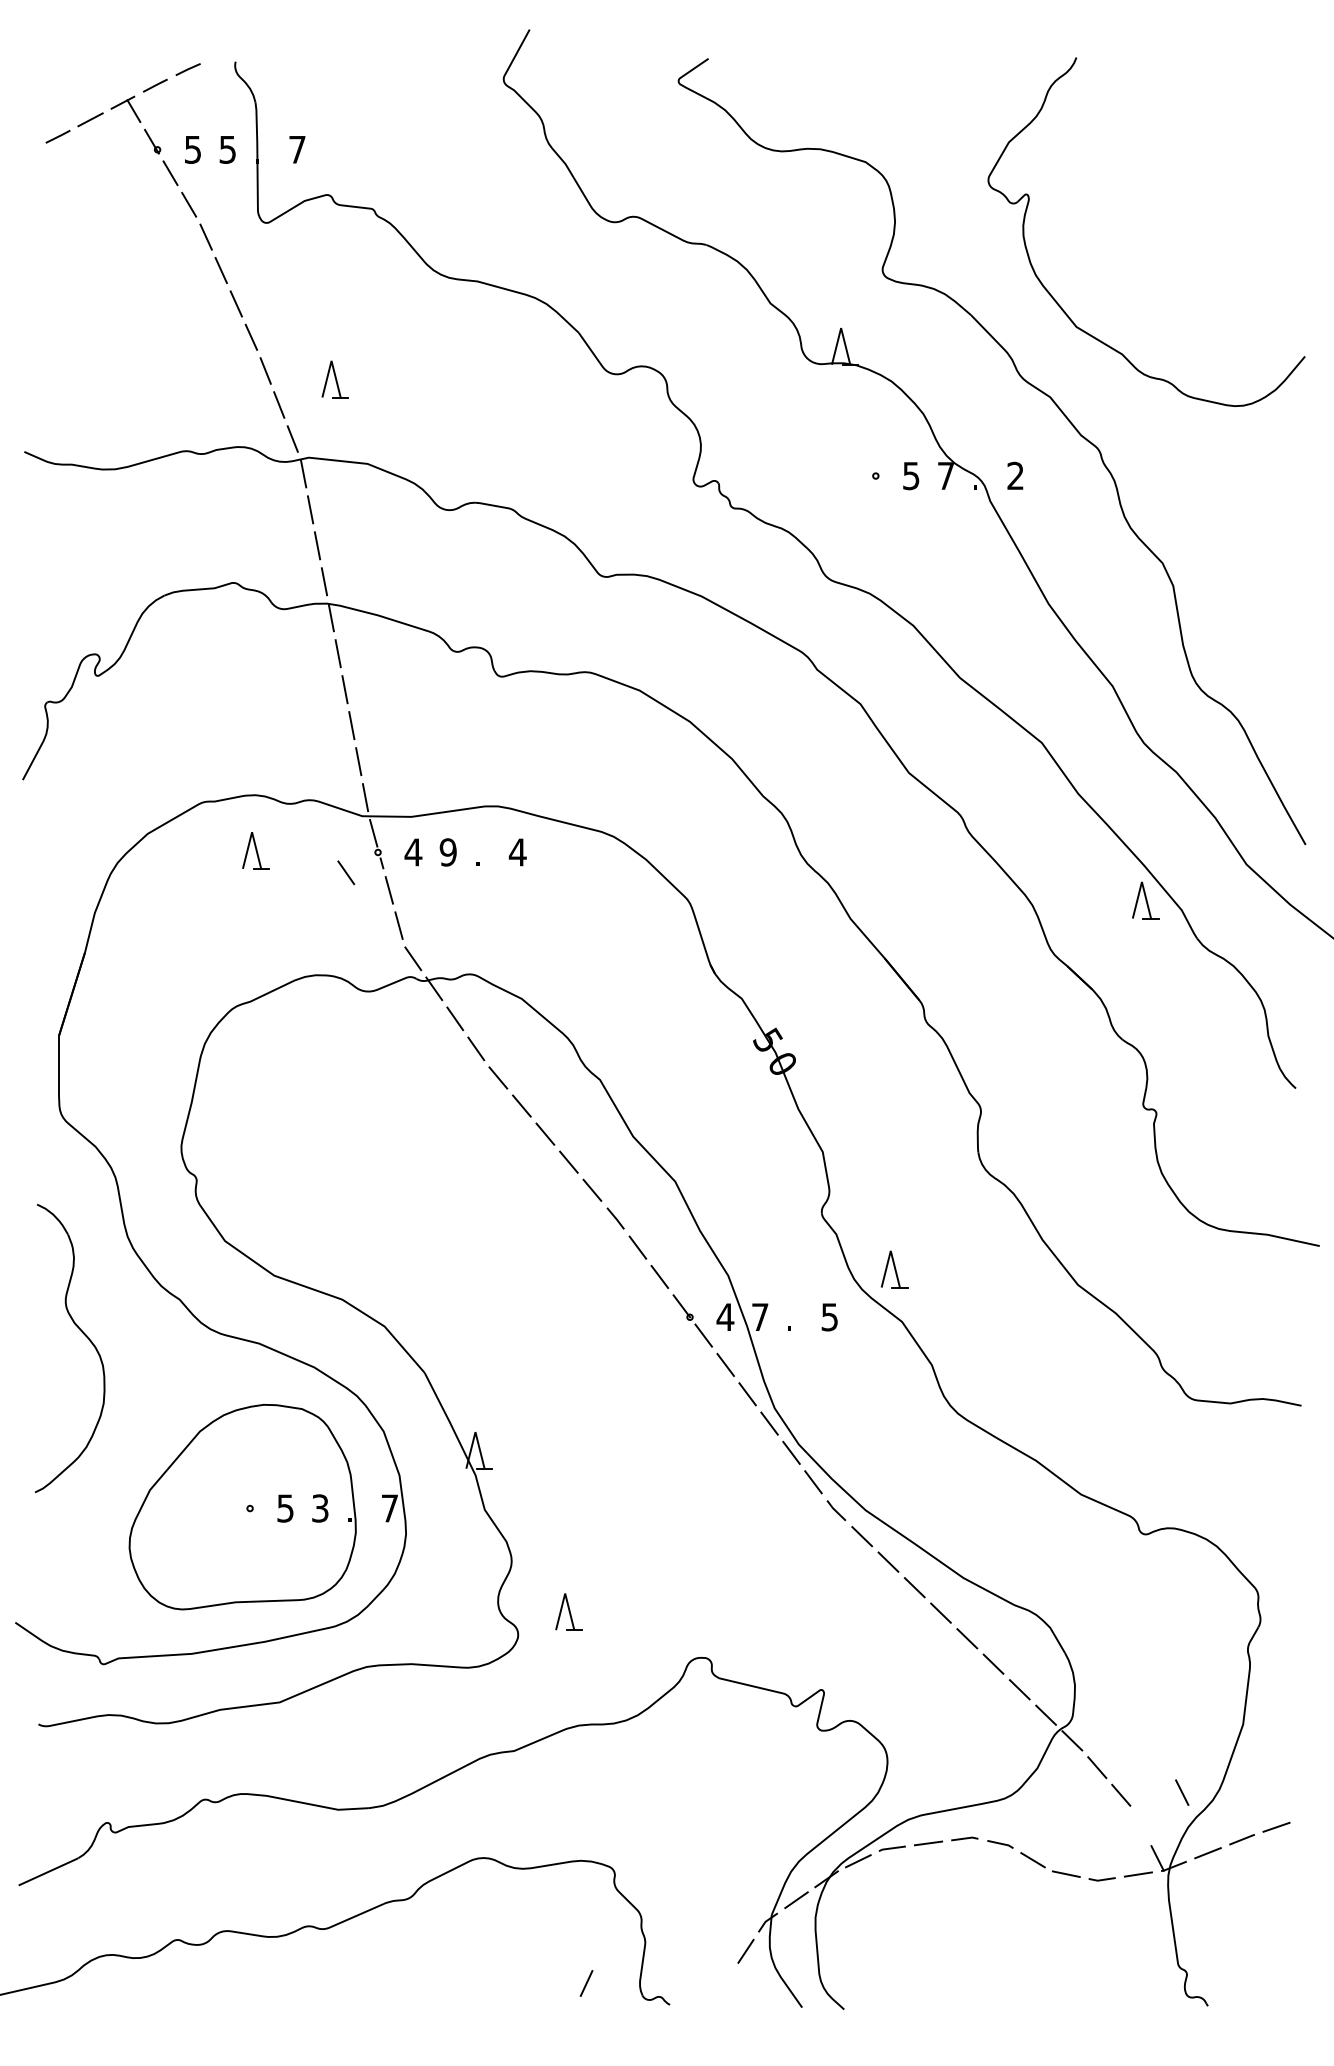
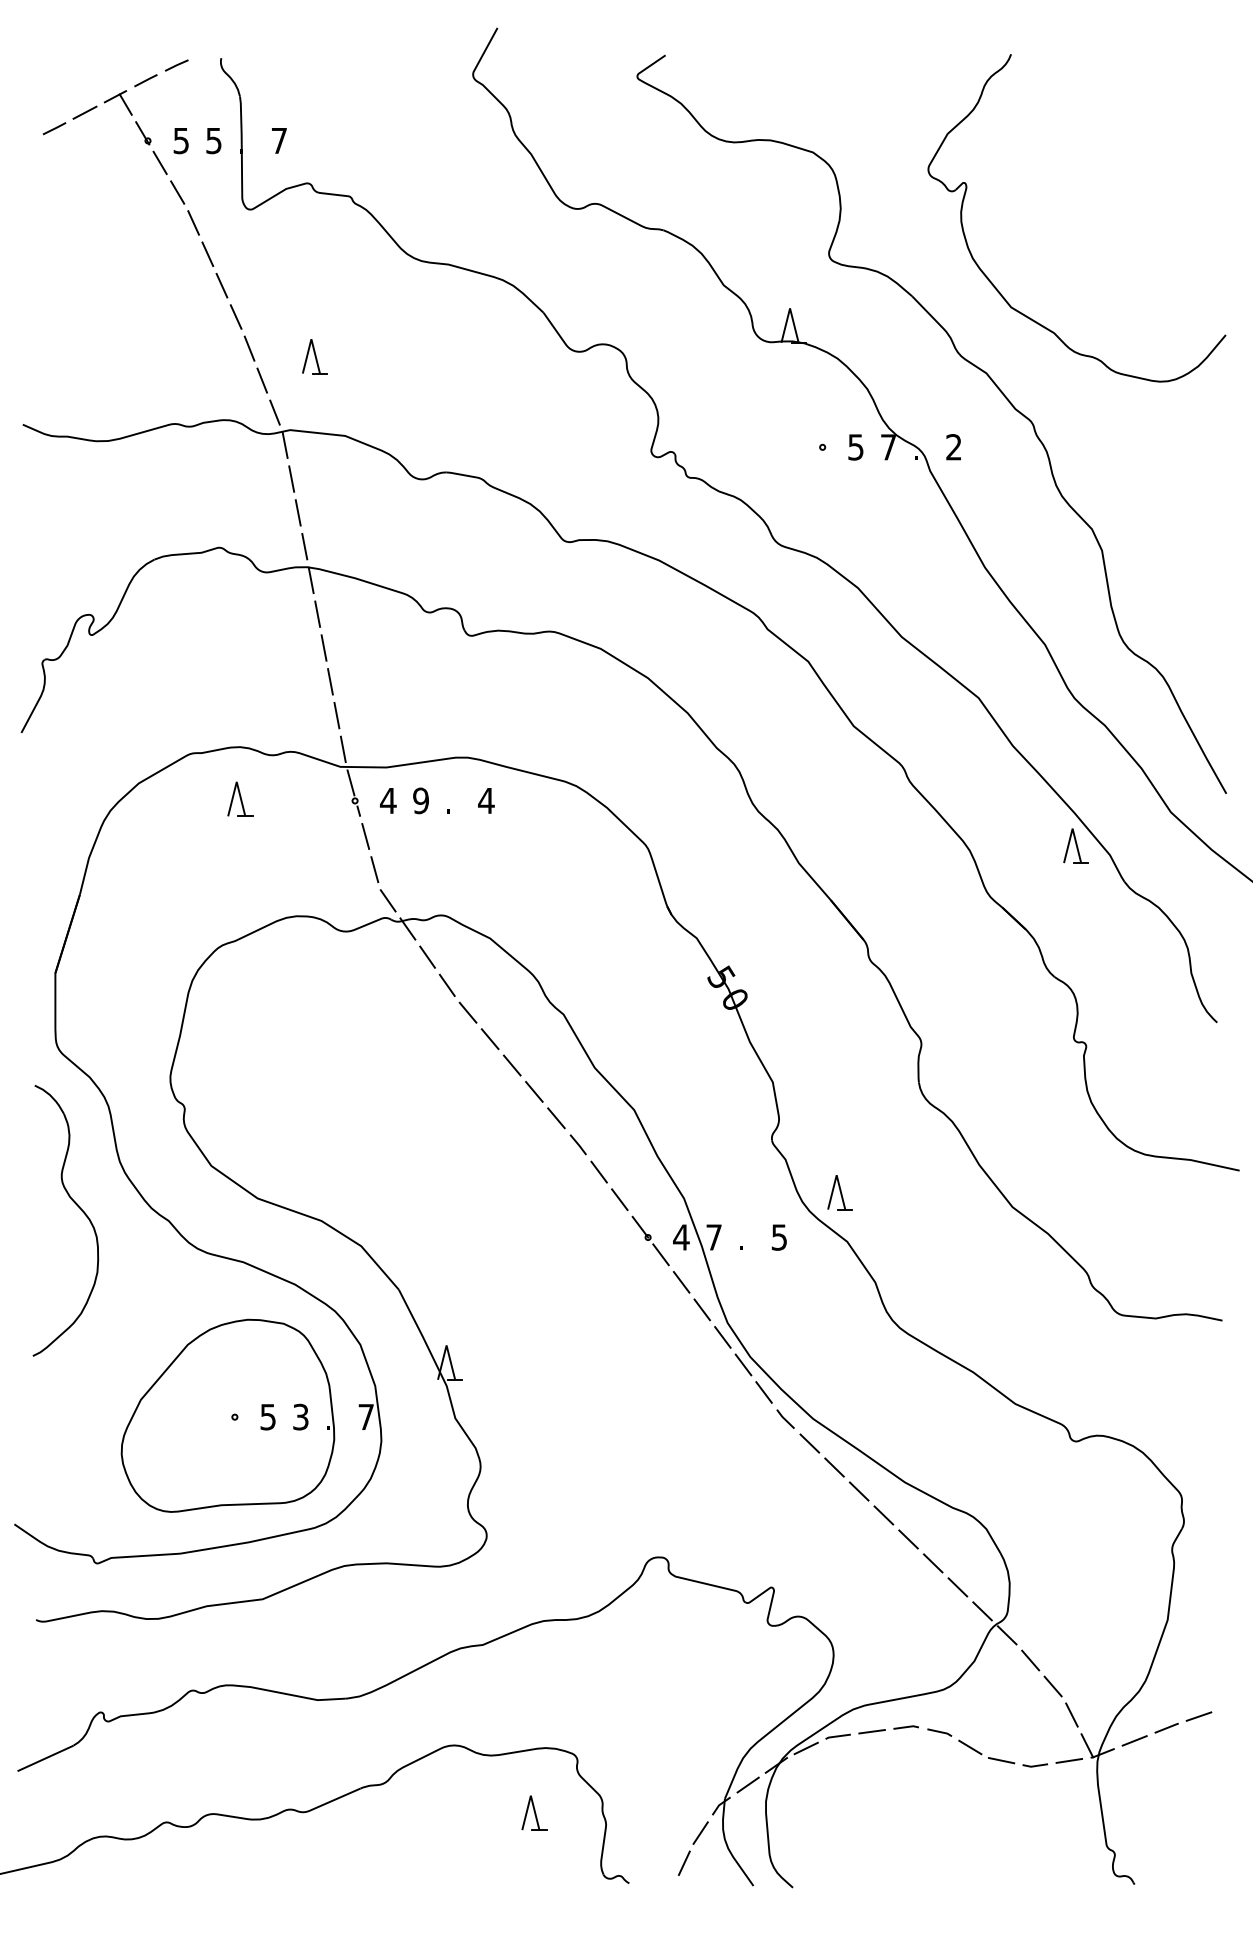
line: (346, 872) -> (325, 819), removed
part: (83, 1334) -> (78, 1207), moved
part: (568, 1611) -> (533, 1812), moved
line: (1182, 1792) -> (1072, 1714), moved
line: (586, 1983) -> (684, 1863), moved

